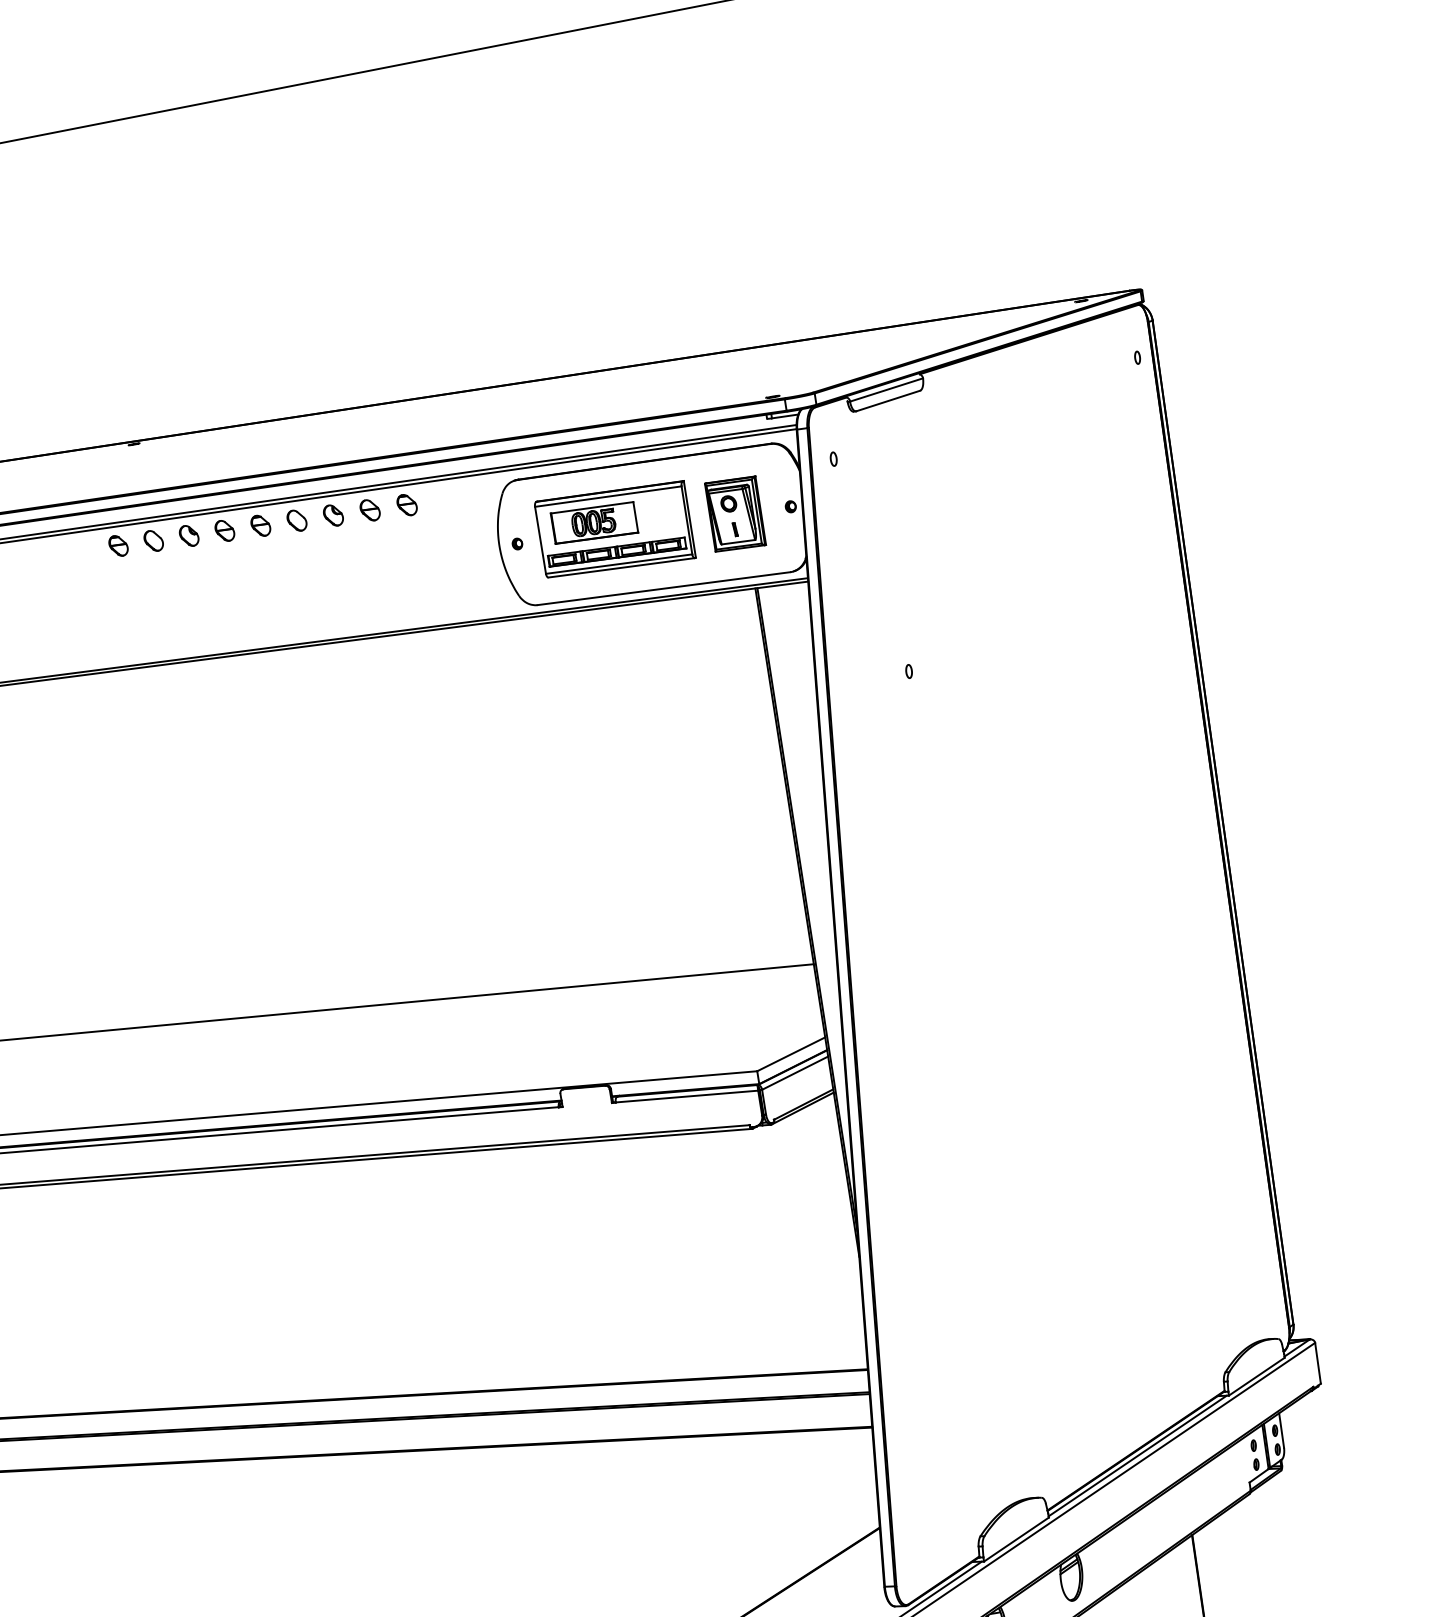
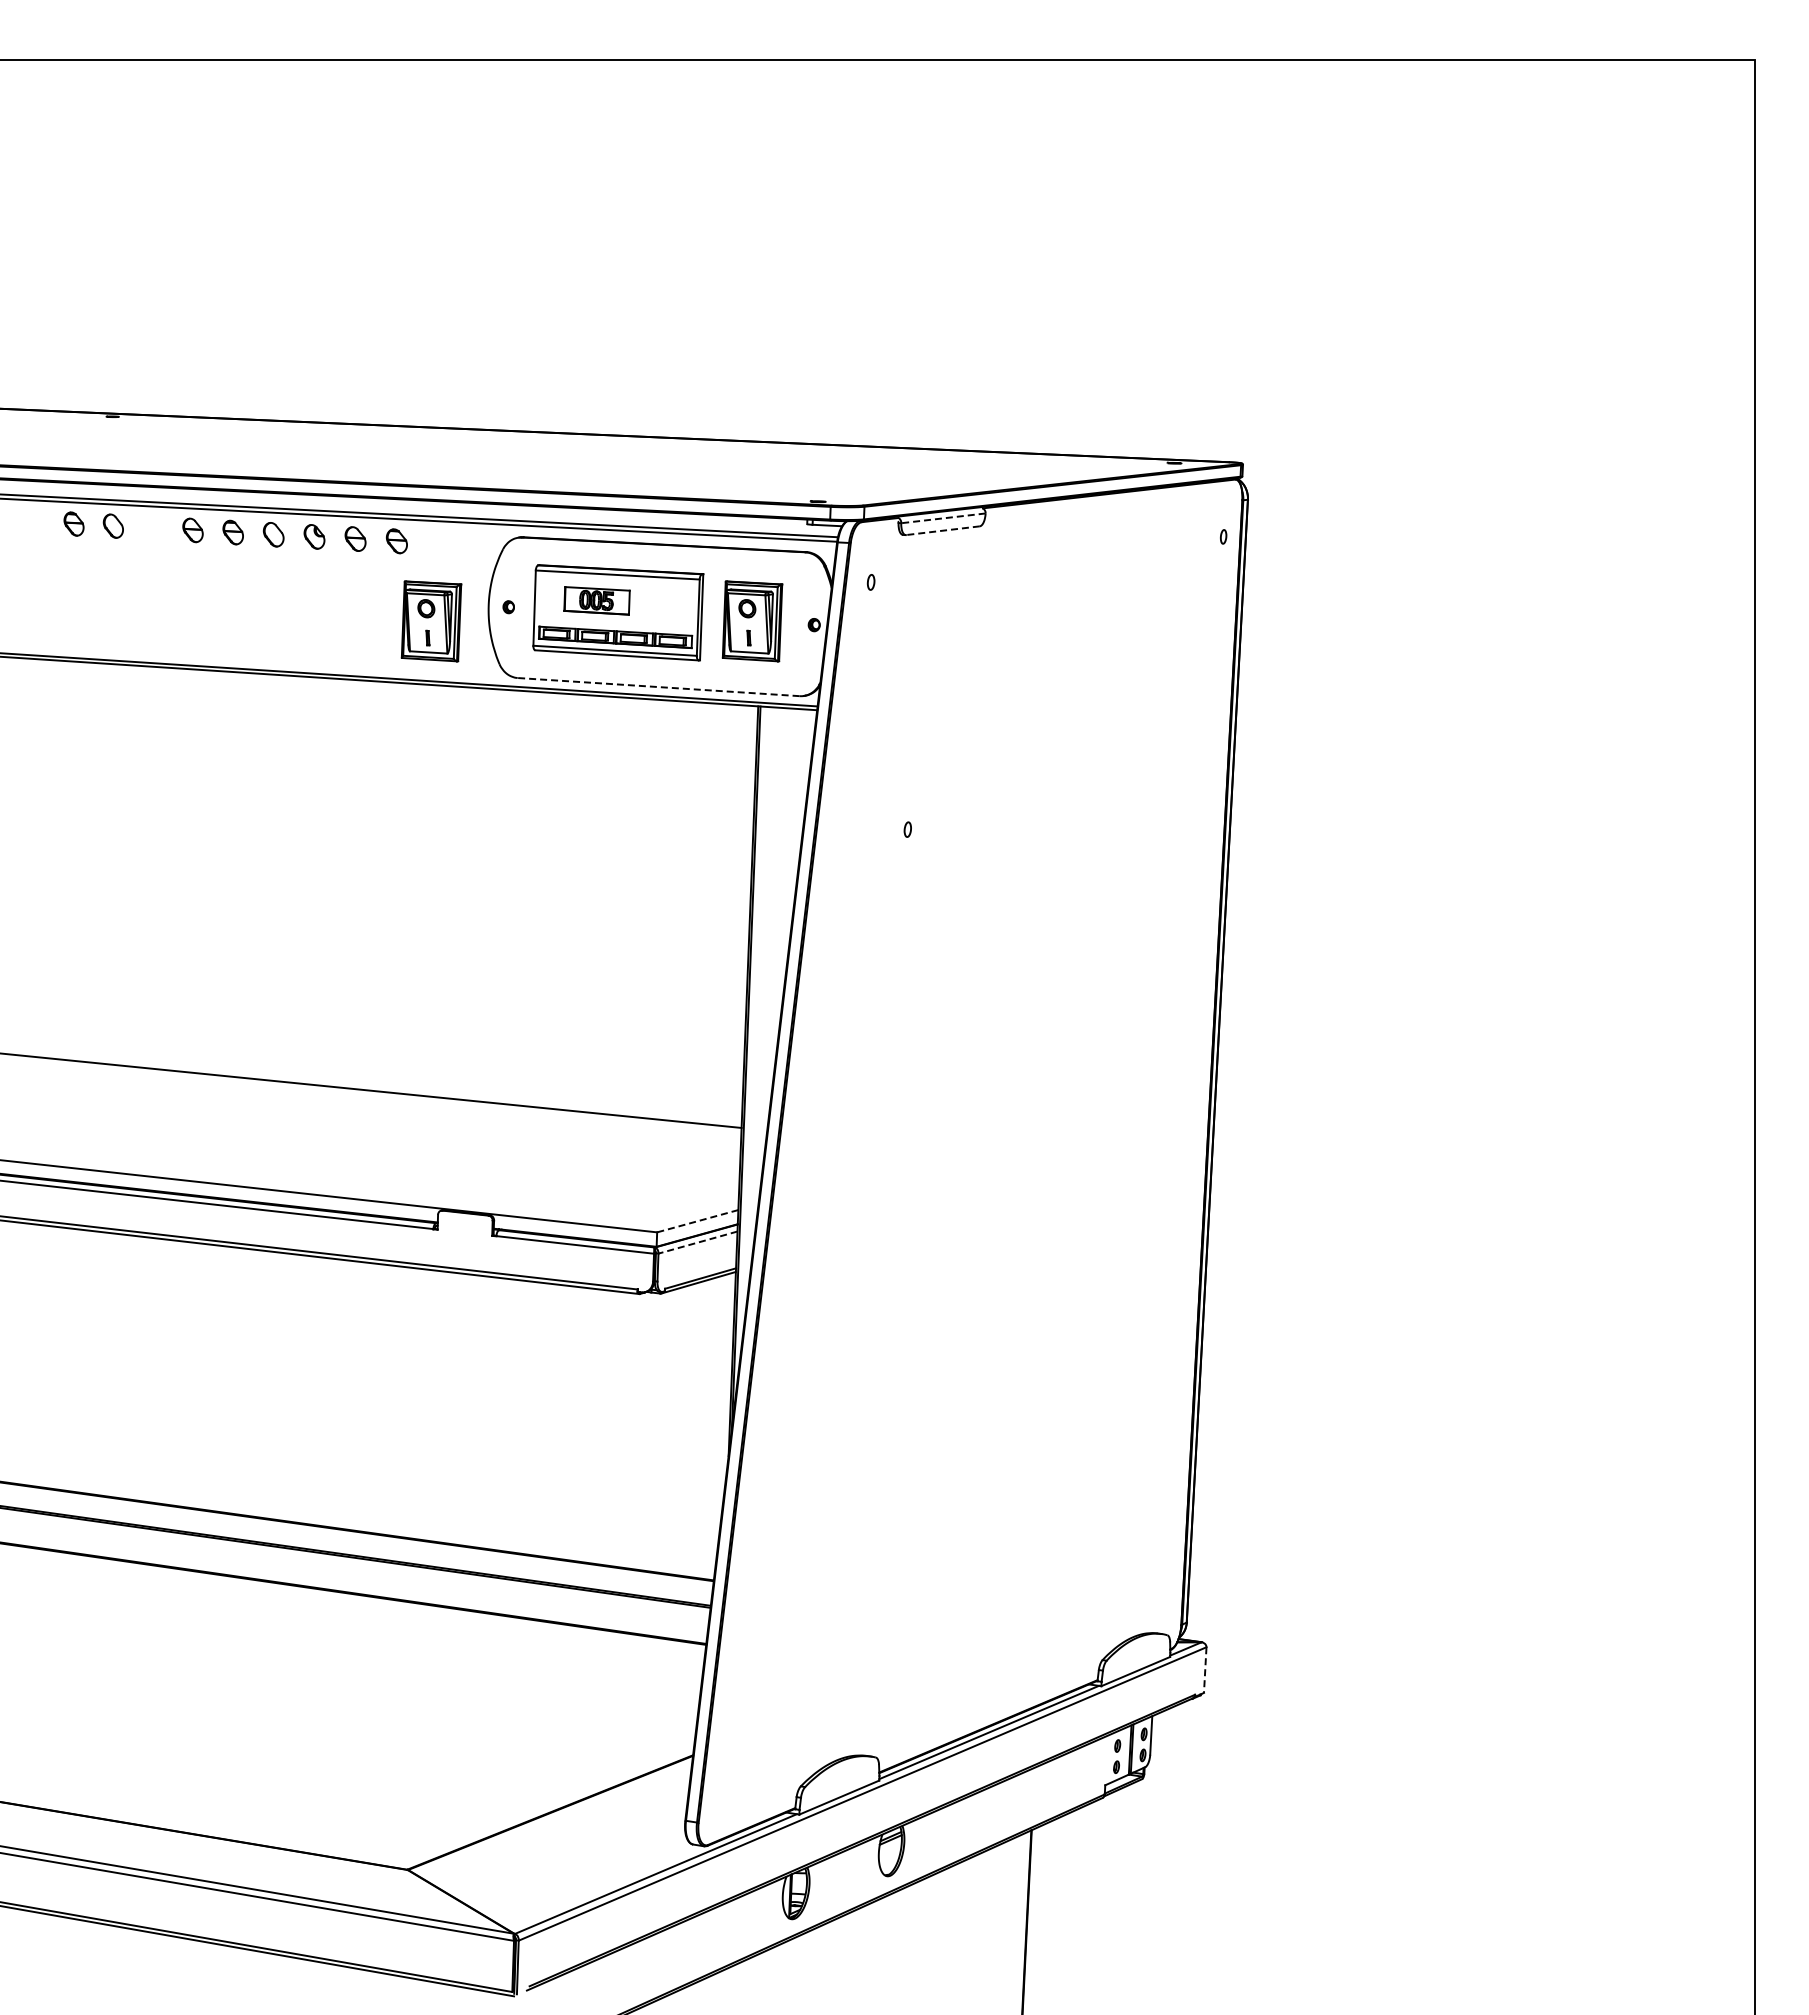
line: (885, 390) -> (942, 518), solid -> dashed
line: (887, 400) -> (942, 530), solid -> dashed
part: (593, 522) -> (596, 600), size x0.7
part: (188, 535) -> (152, 527), removed
part: (451, 570) -> (431, 621), added
line: (663, 589) -> (658, 687), solid -> dashed
line: (791, 1054) -> (697, 1221), solid -> dashed
line: (794, 1073) -> (697, 1242), solid -> dashed
line: (1318, 1363) -> (1205, 1670), solid -> dashed

